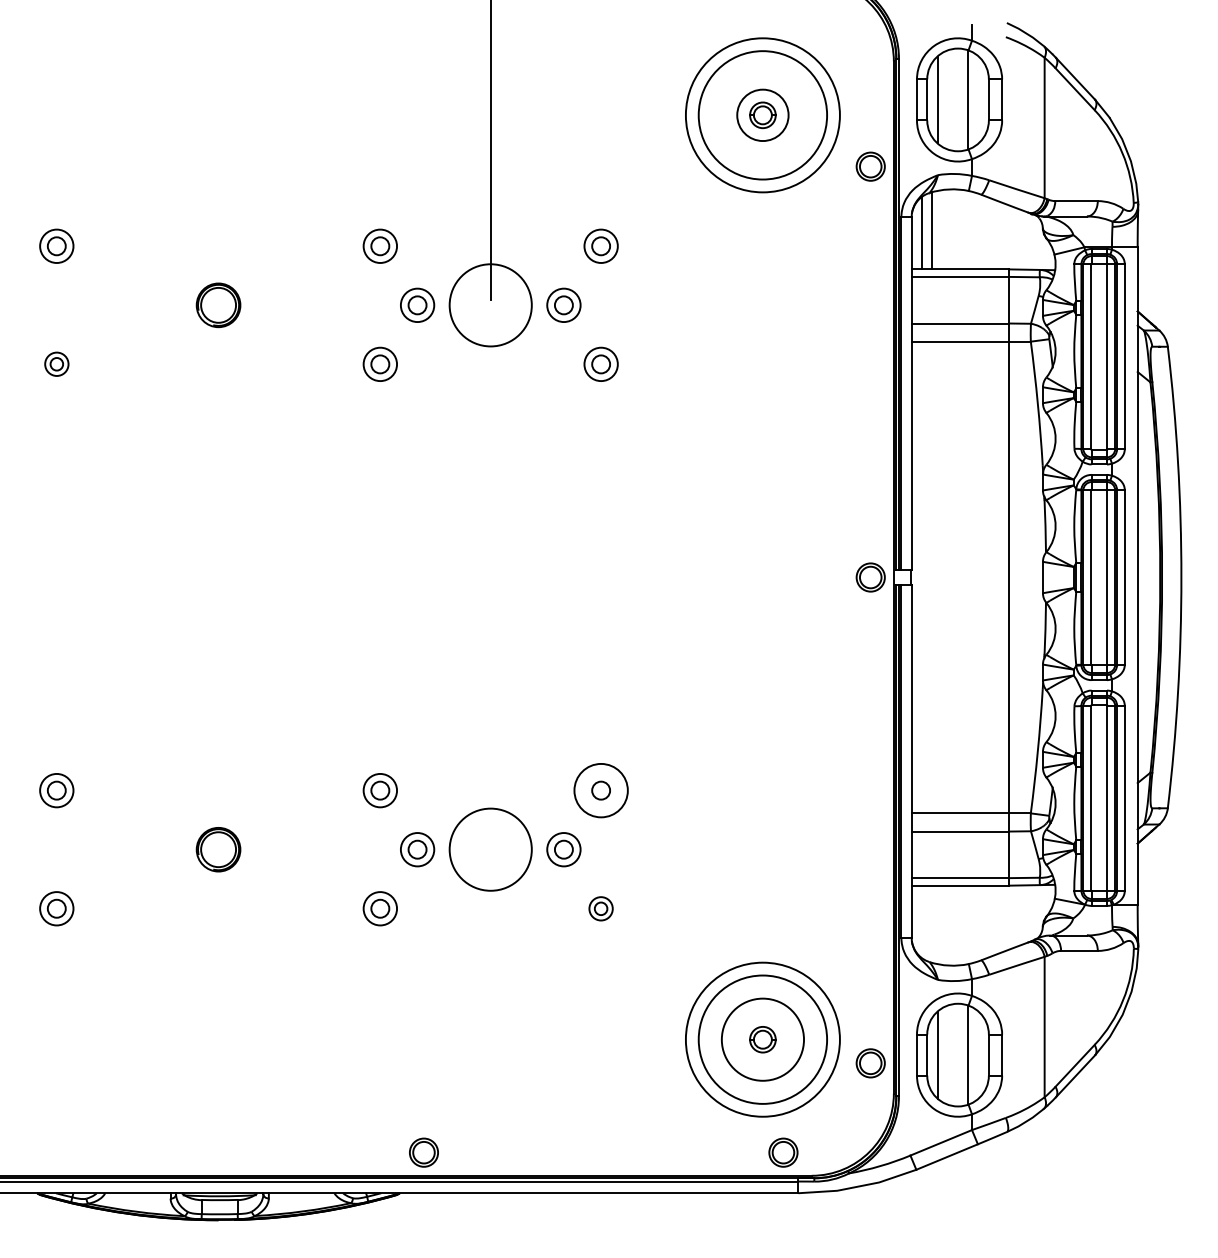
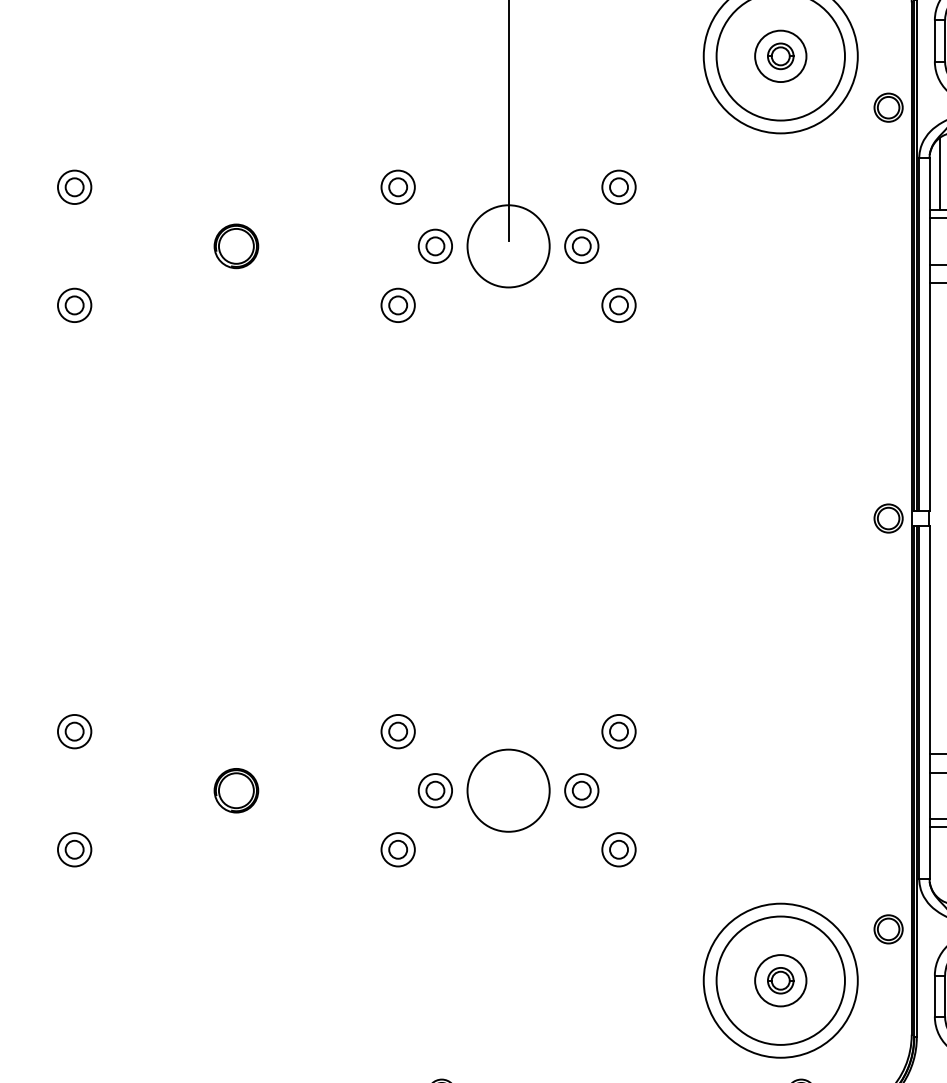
part: (56, 363) -> (74, 304), size x1.43
circle: (600, 790) -> (618, 731), size x0.62
part: (600, 908) -> (618, 849), size x1.43
circle: (762, 1039) -> (780, 980), size x0.62
part: (870, 1063) -> (888, 929), moved

